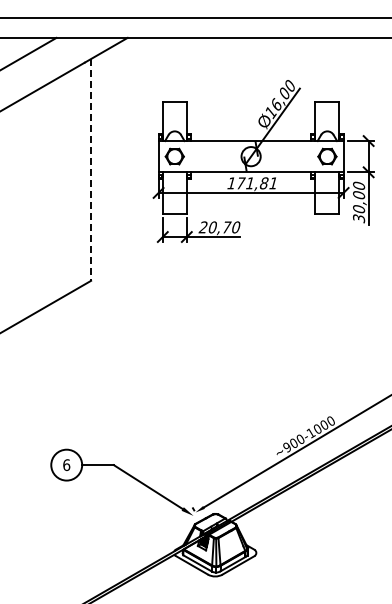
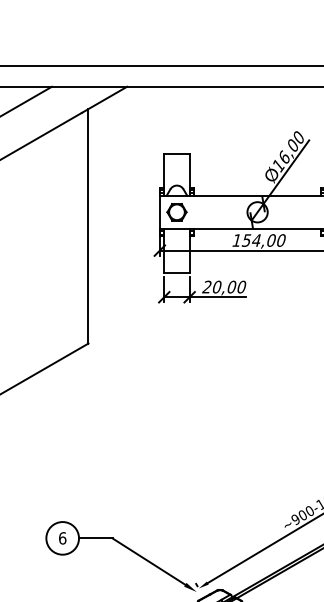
line: (91, 169) -> (88, 225), dashed -> solid
text: (256, 183) -> (263, 240), 171,81 -> 154,00
text: (226, 227) -> (231, 287), 20,70 -> 20,00

